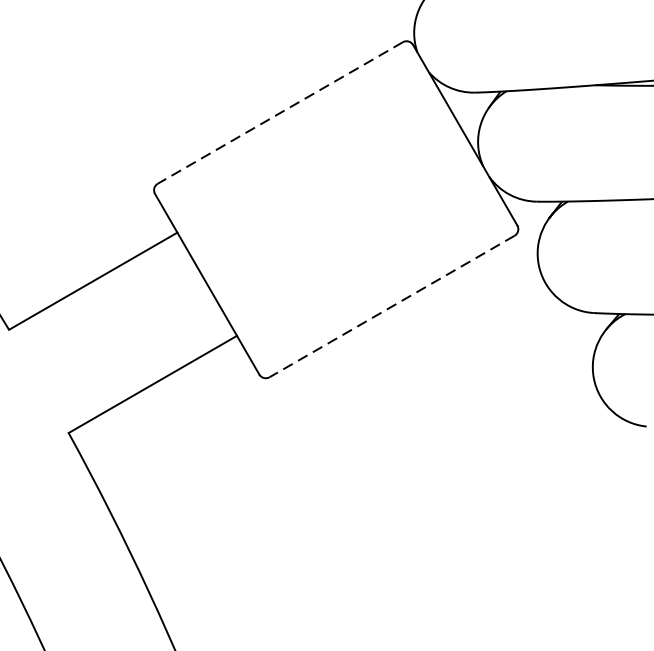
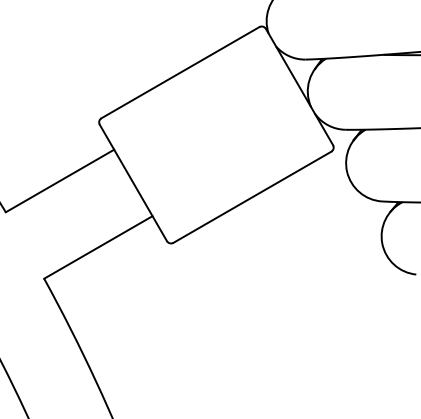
line: (280, 112) -> (180, 72), dashed -> solid
line: (390, 306) -> (251, 197), dashed -> solid

